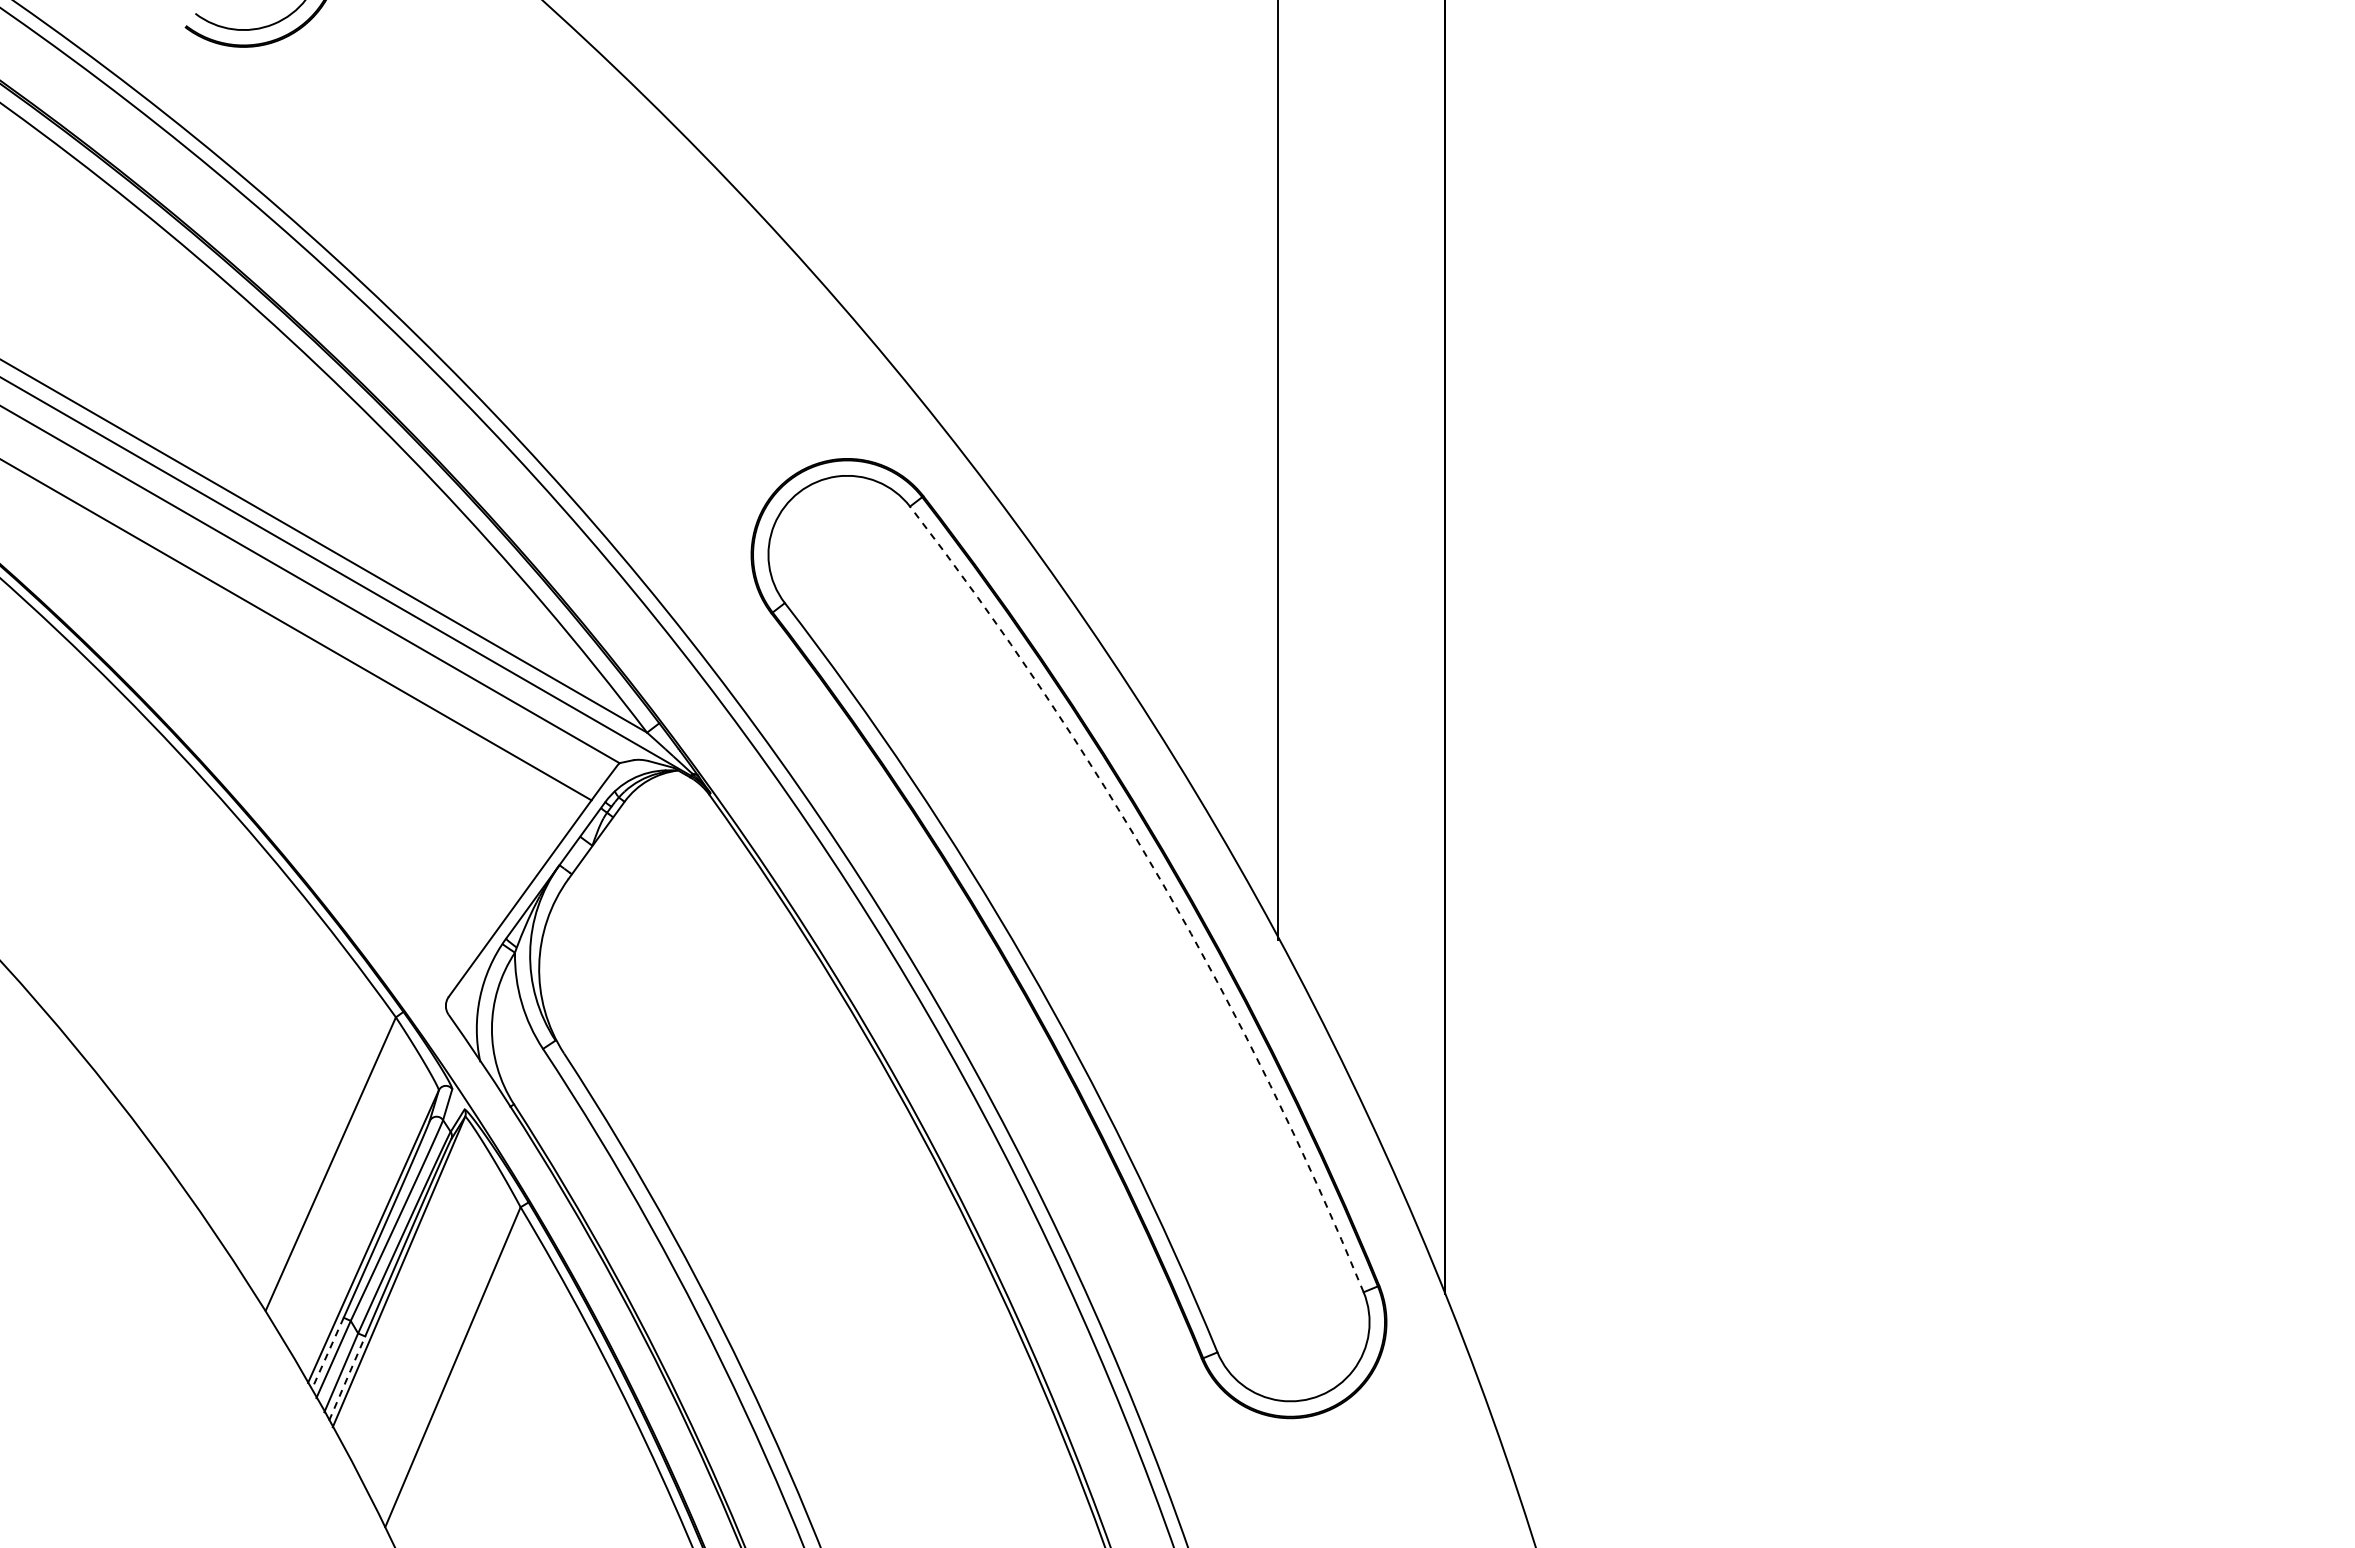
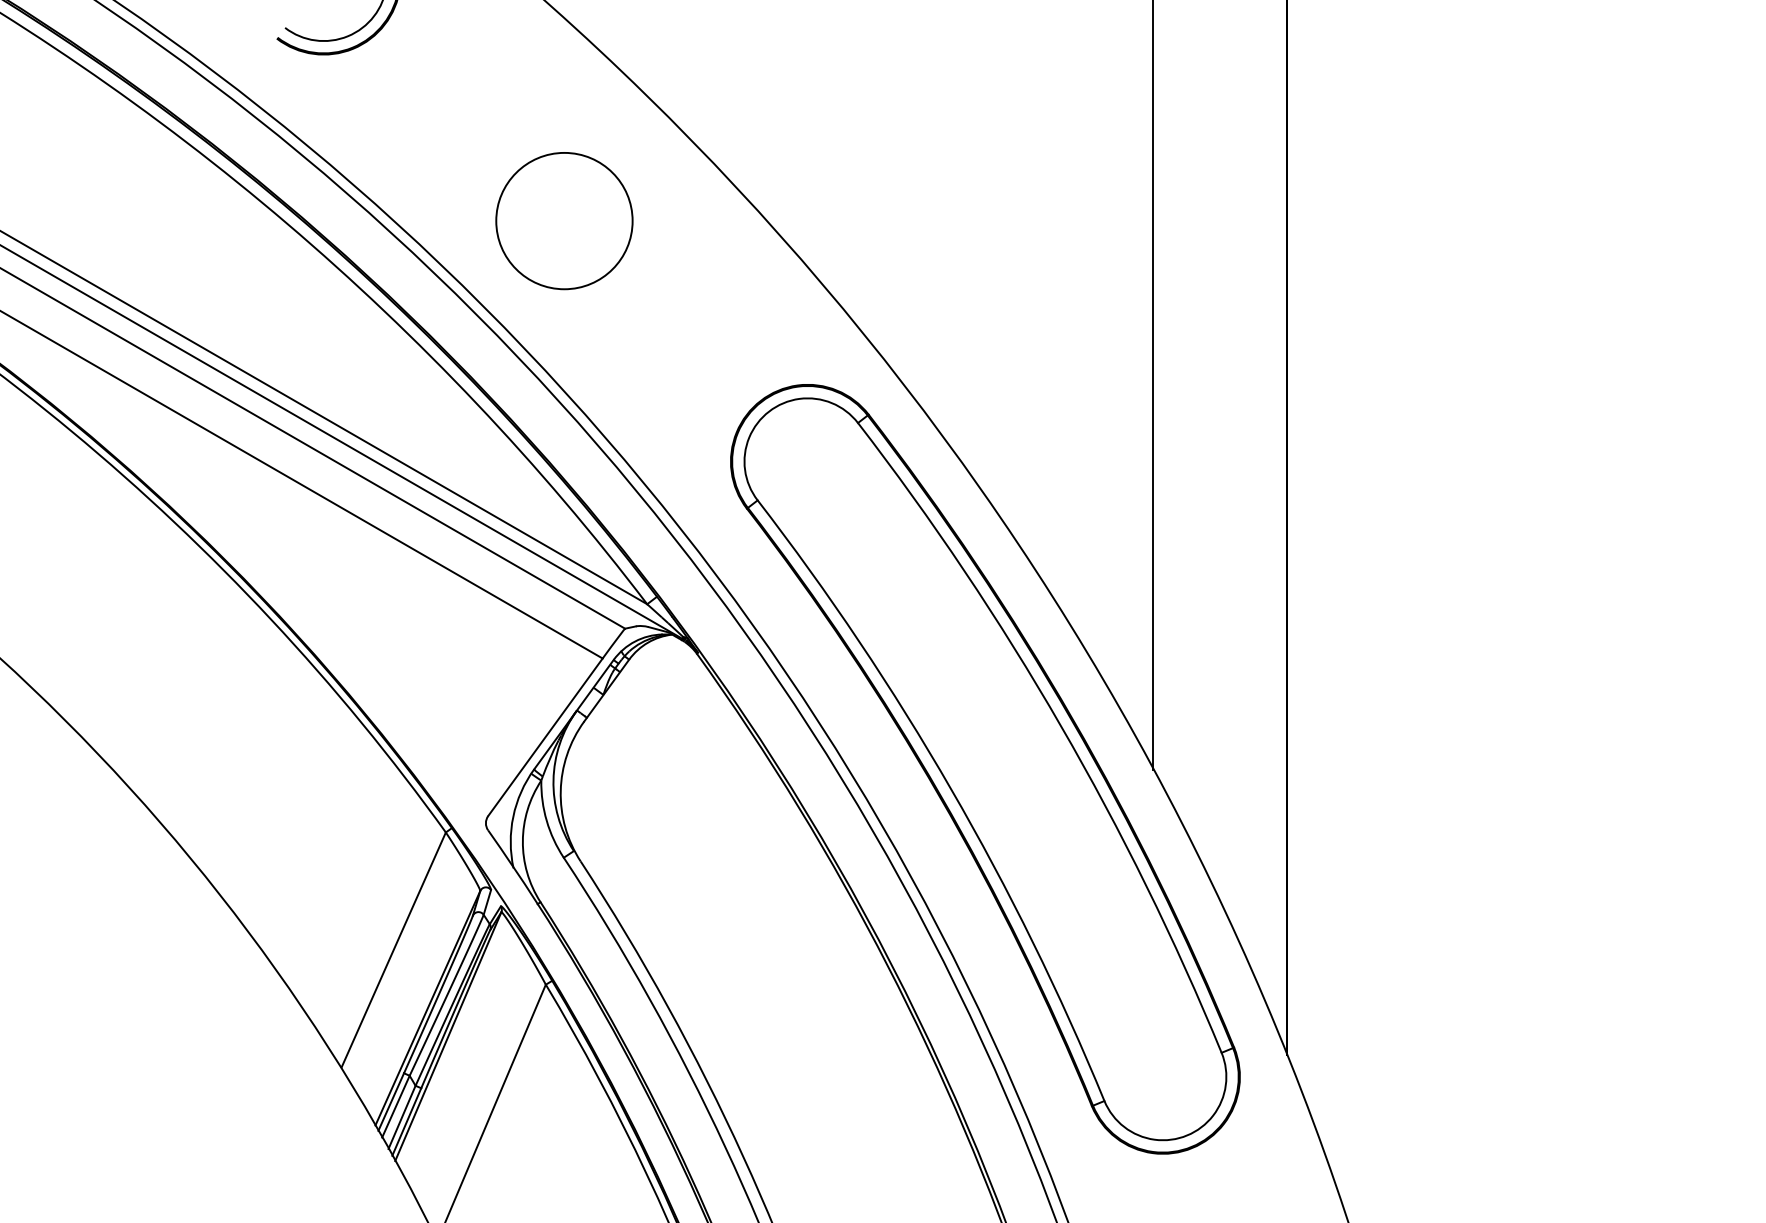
circle: (543, 254) -> (564, 220), added
arc: (1163, 884) -> (1061, 725), dashed -> solid
line: (327, 1354) -> (391, 1102), dashed -> solid
line: (347, 1378) -> (407, 1121), dashed -> solid

